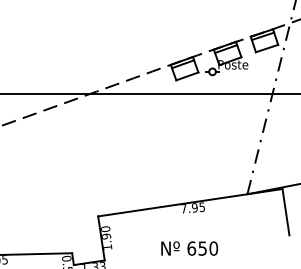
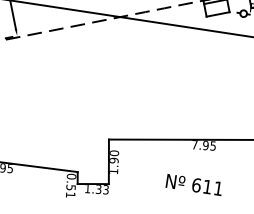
text: (208, 248) -> (213, 187), 650 -> 611

